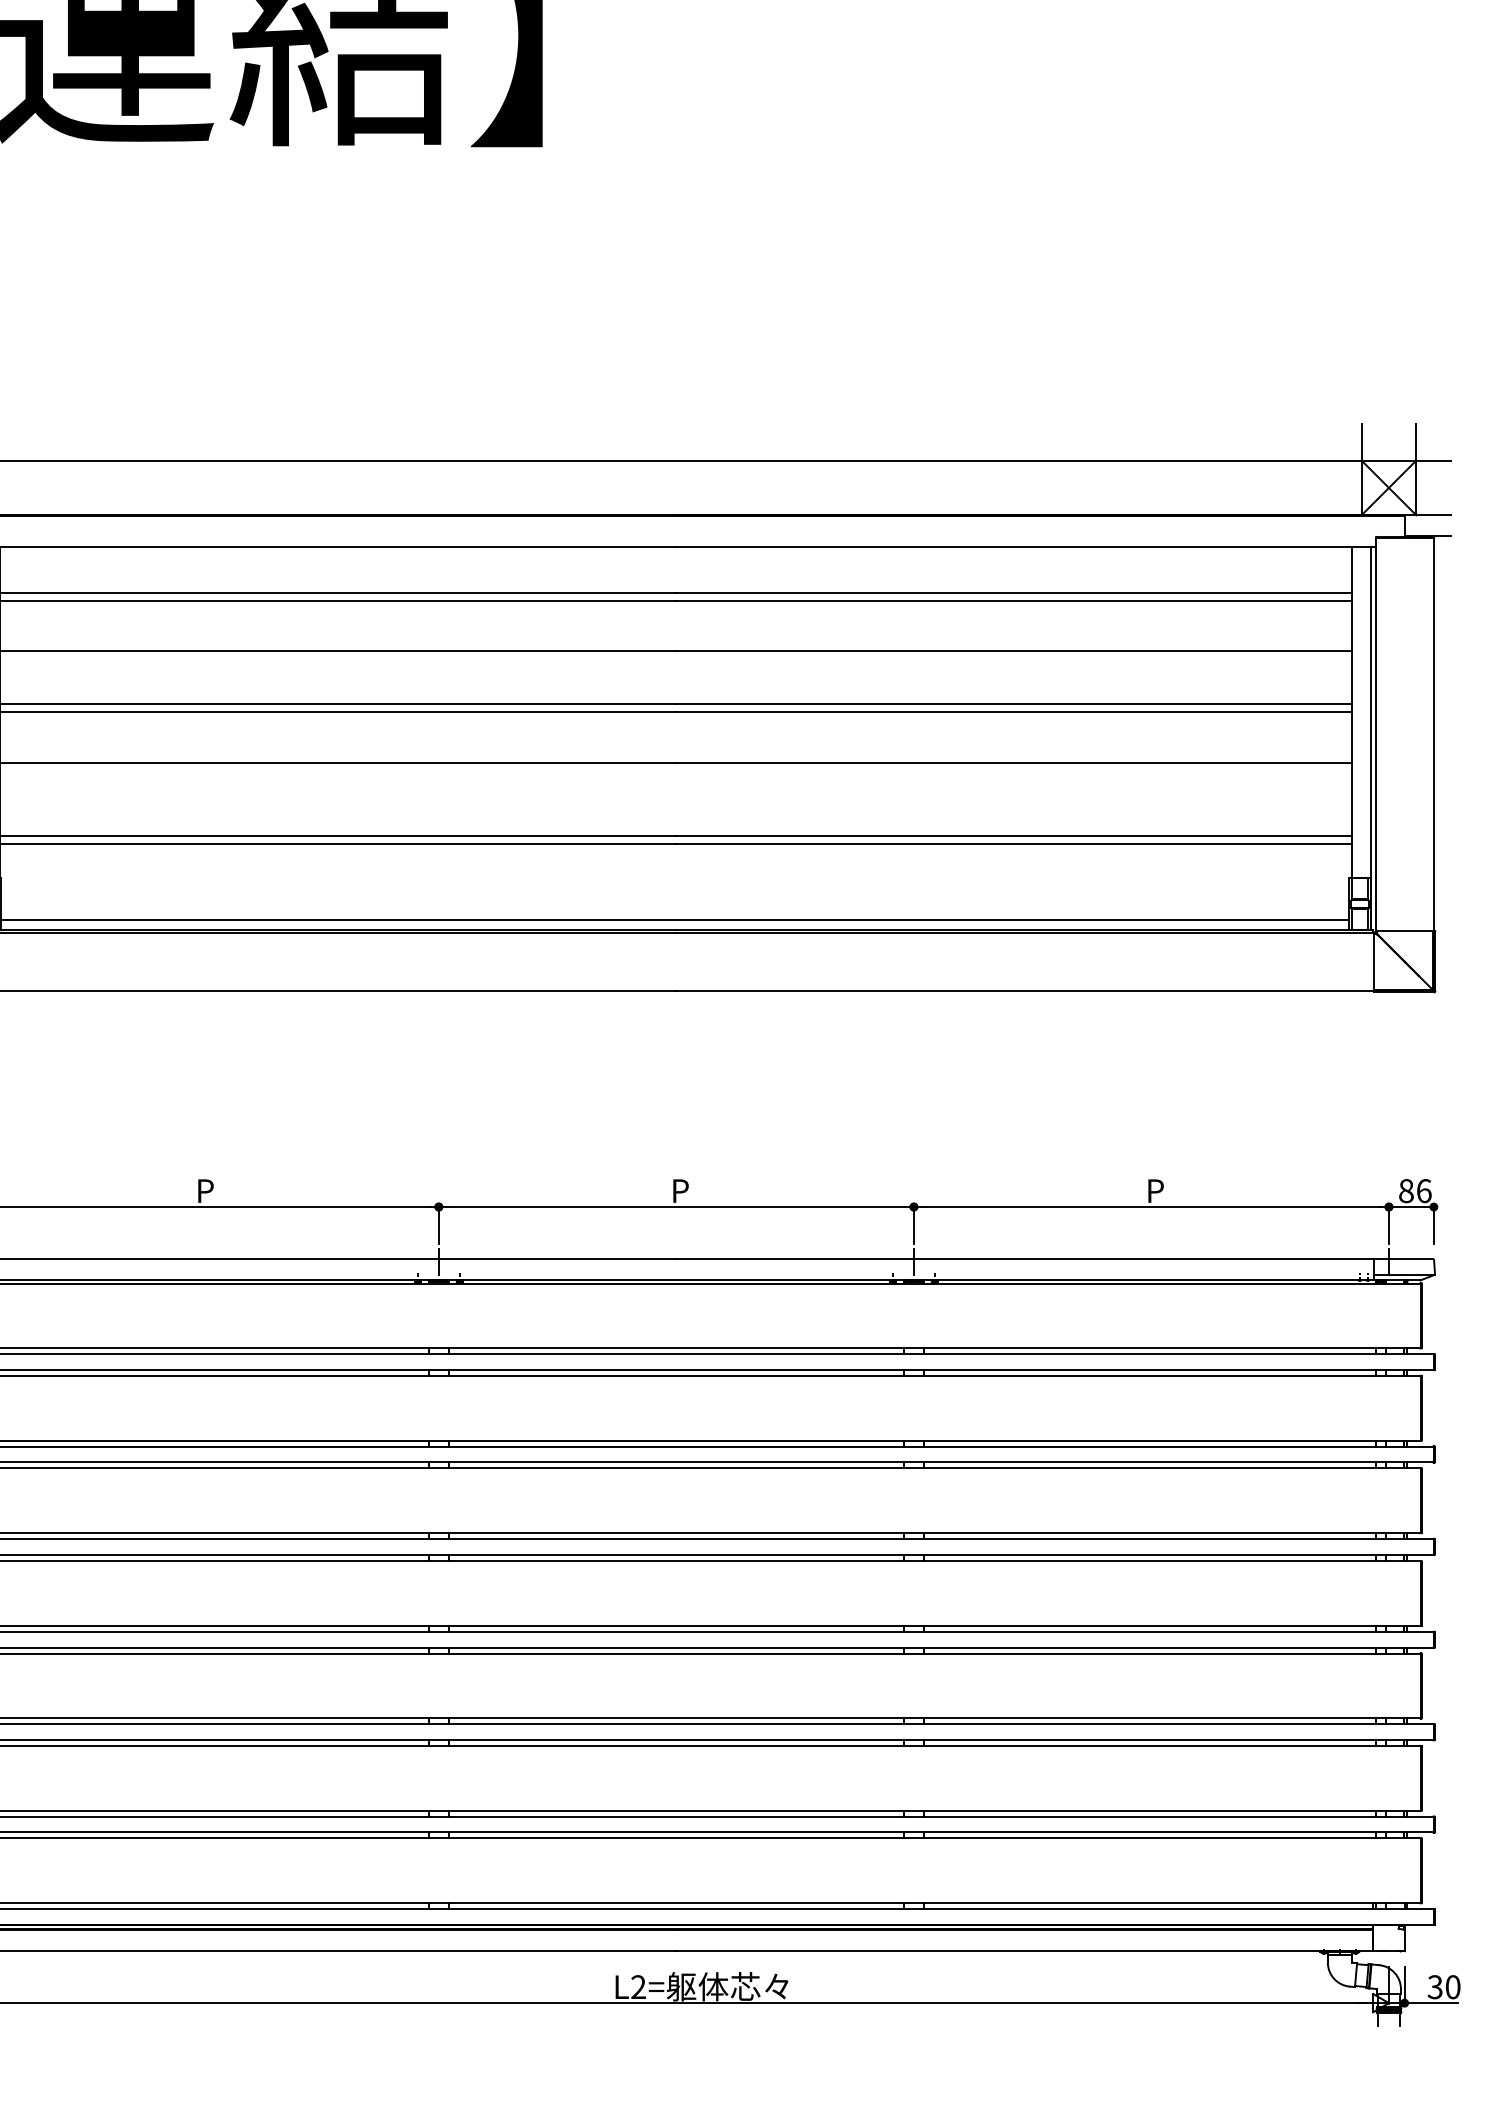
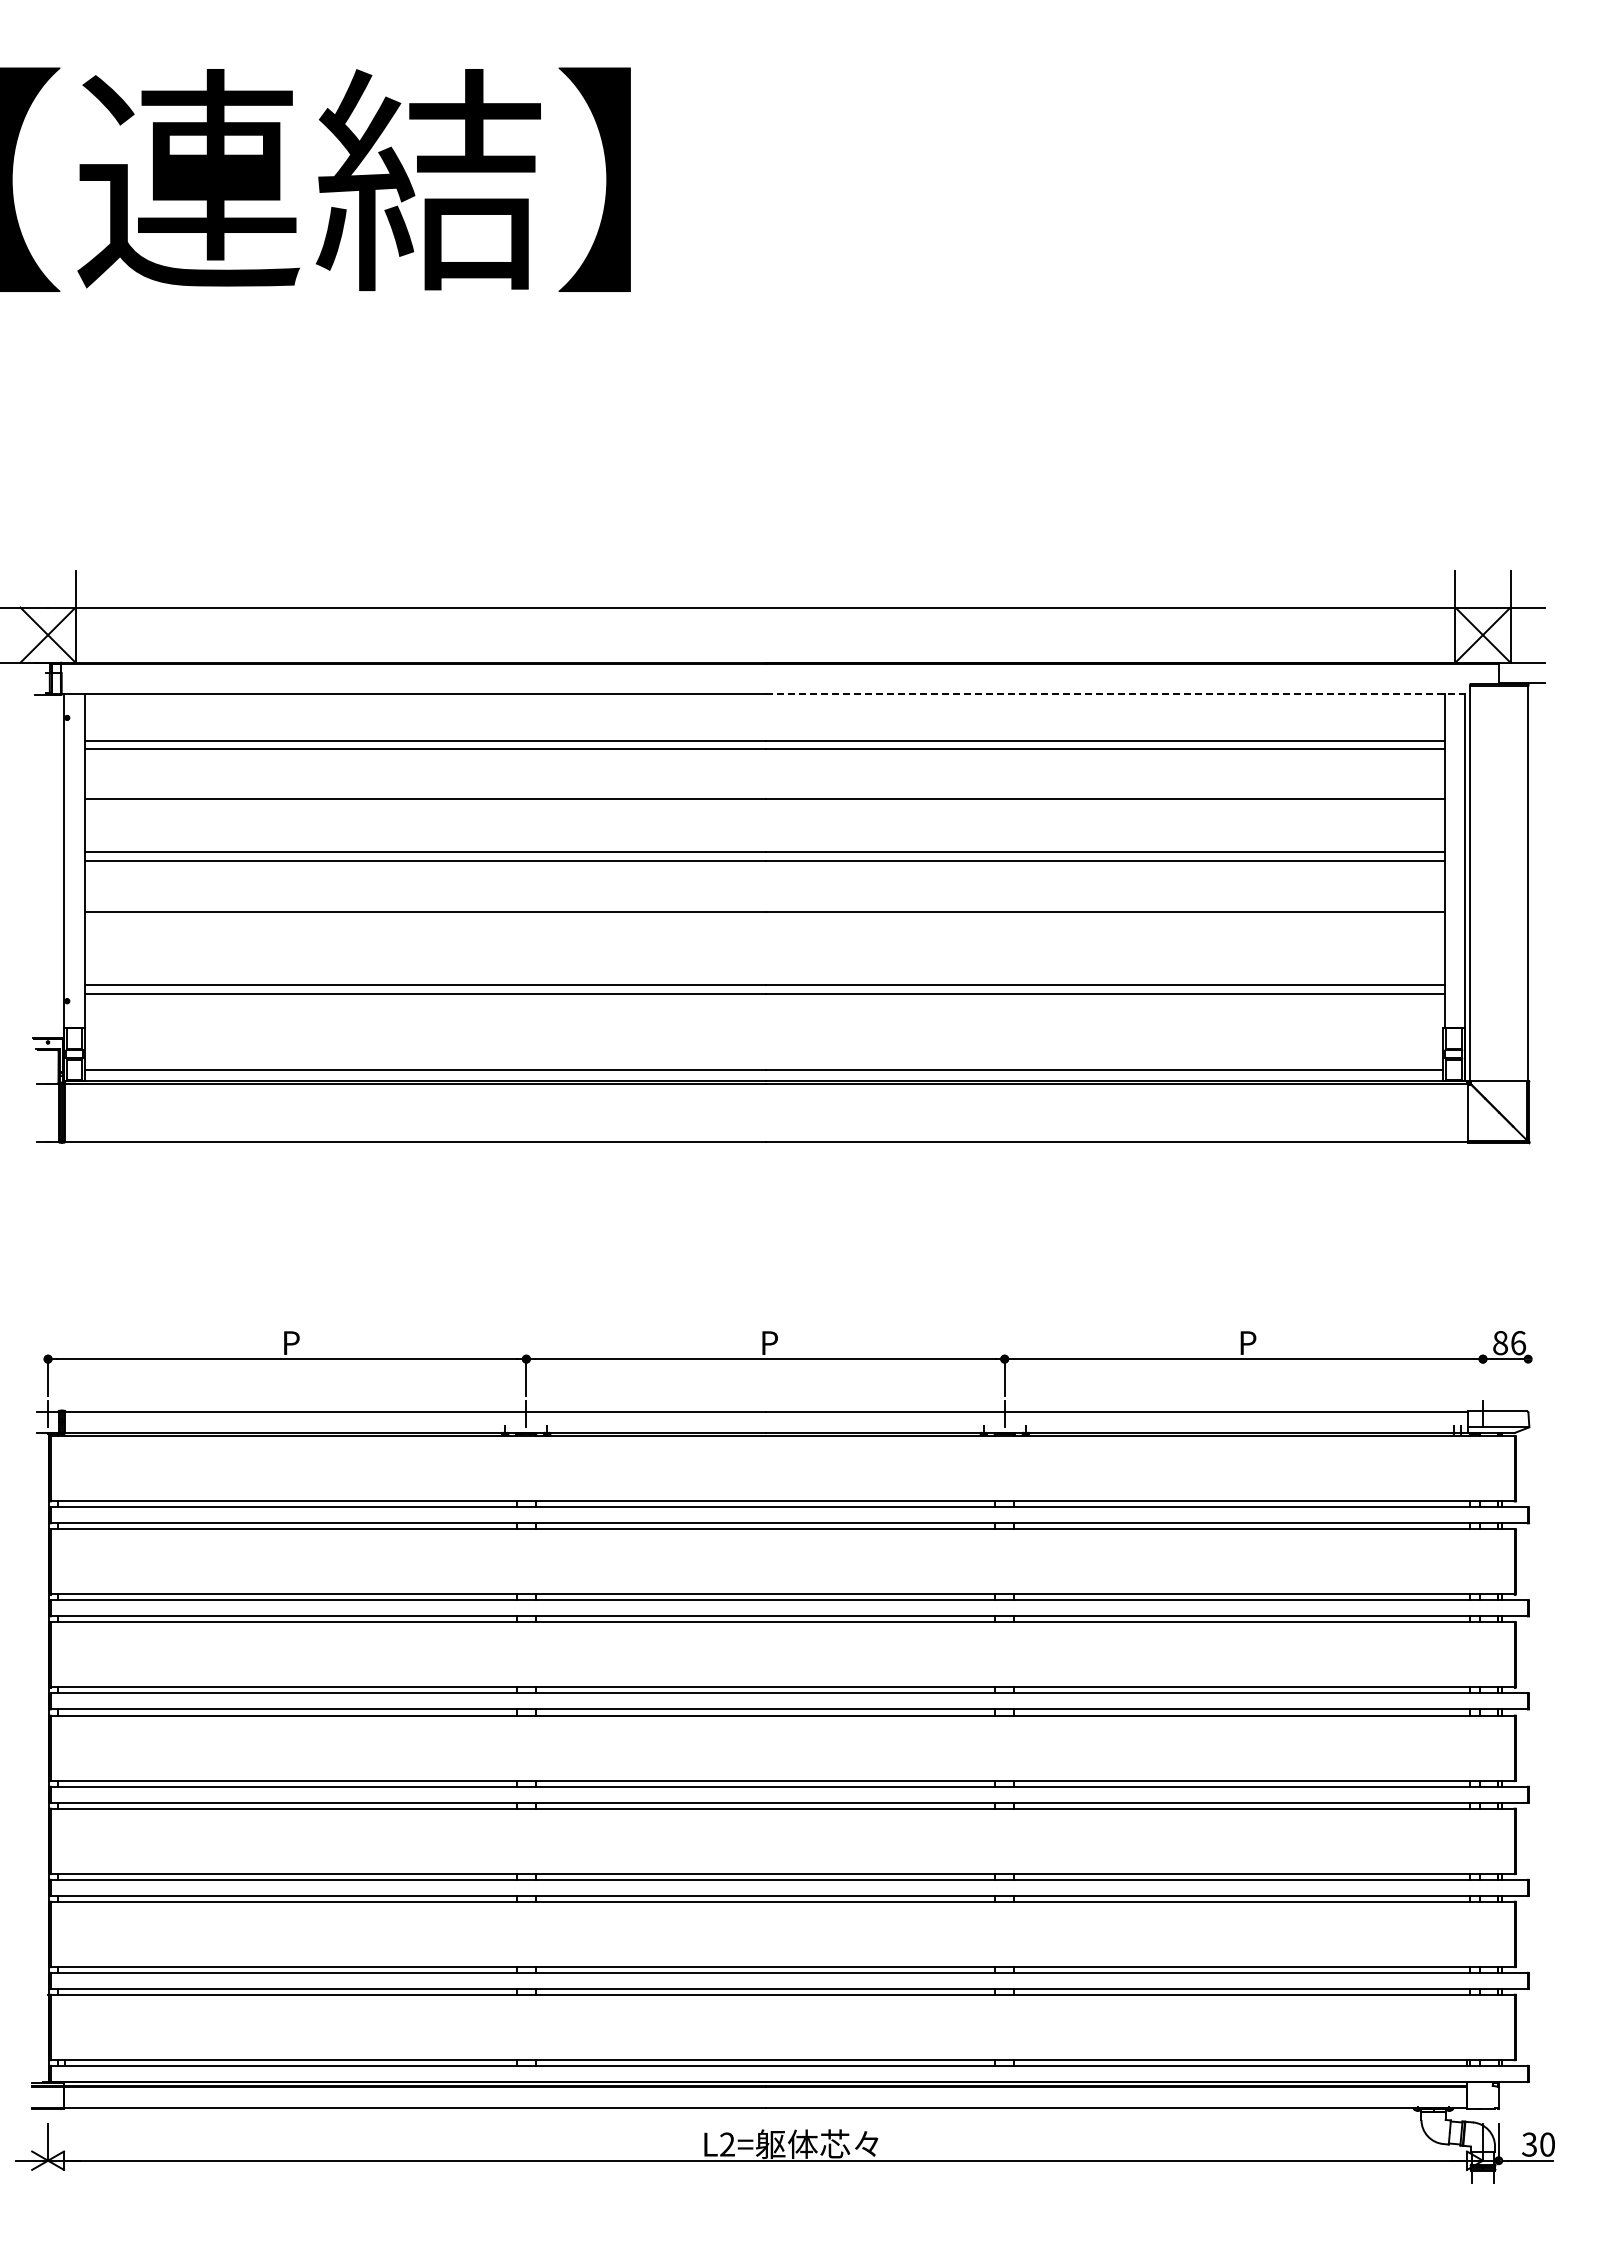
line: (1026, 546) -> (1118, 694), solid -> dashed
line: (1388, 1224) -> (1482, 1376), removed
line: (1434, 1224) -> (1528, 1376), removed

